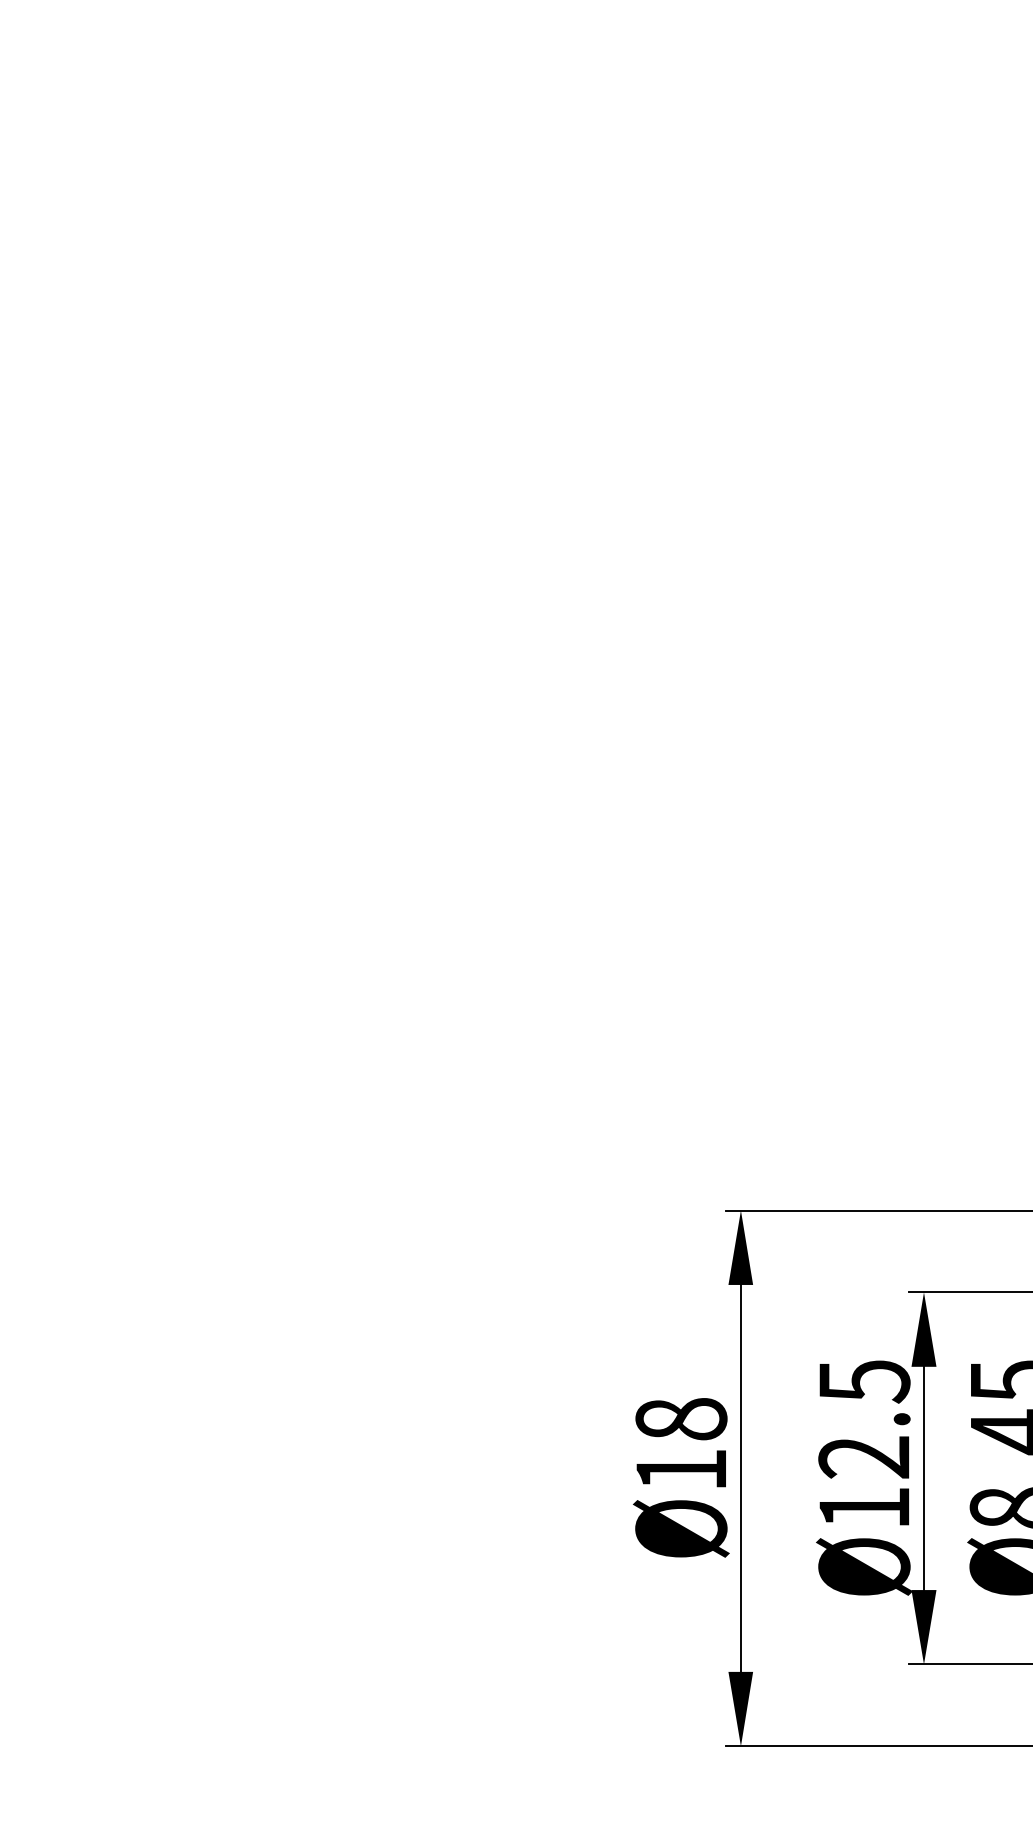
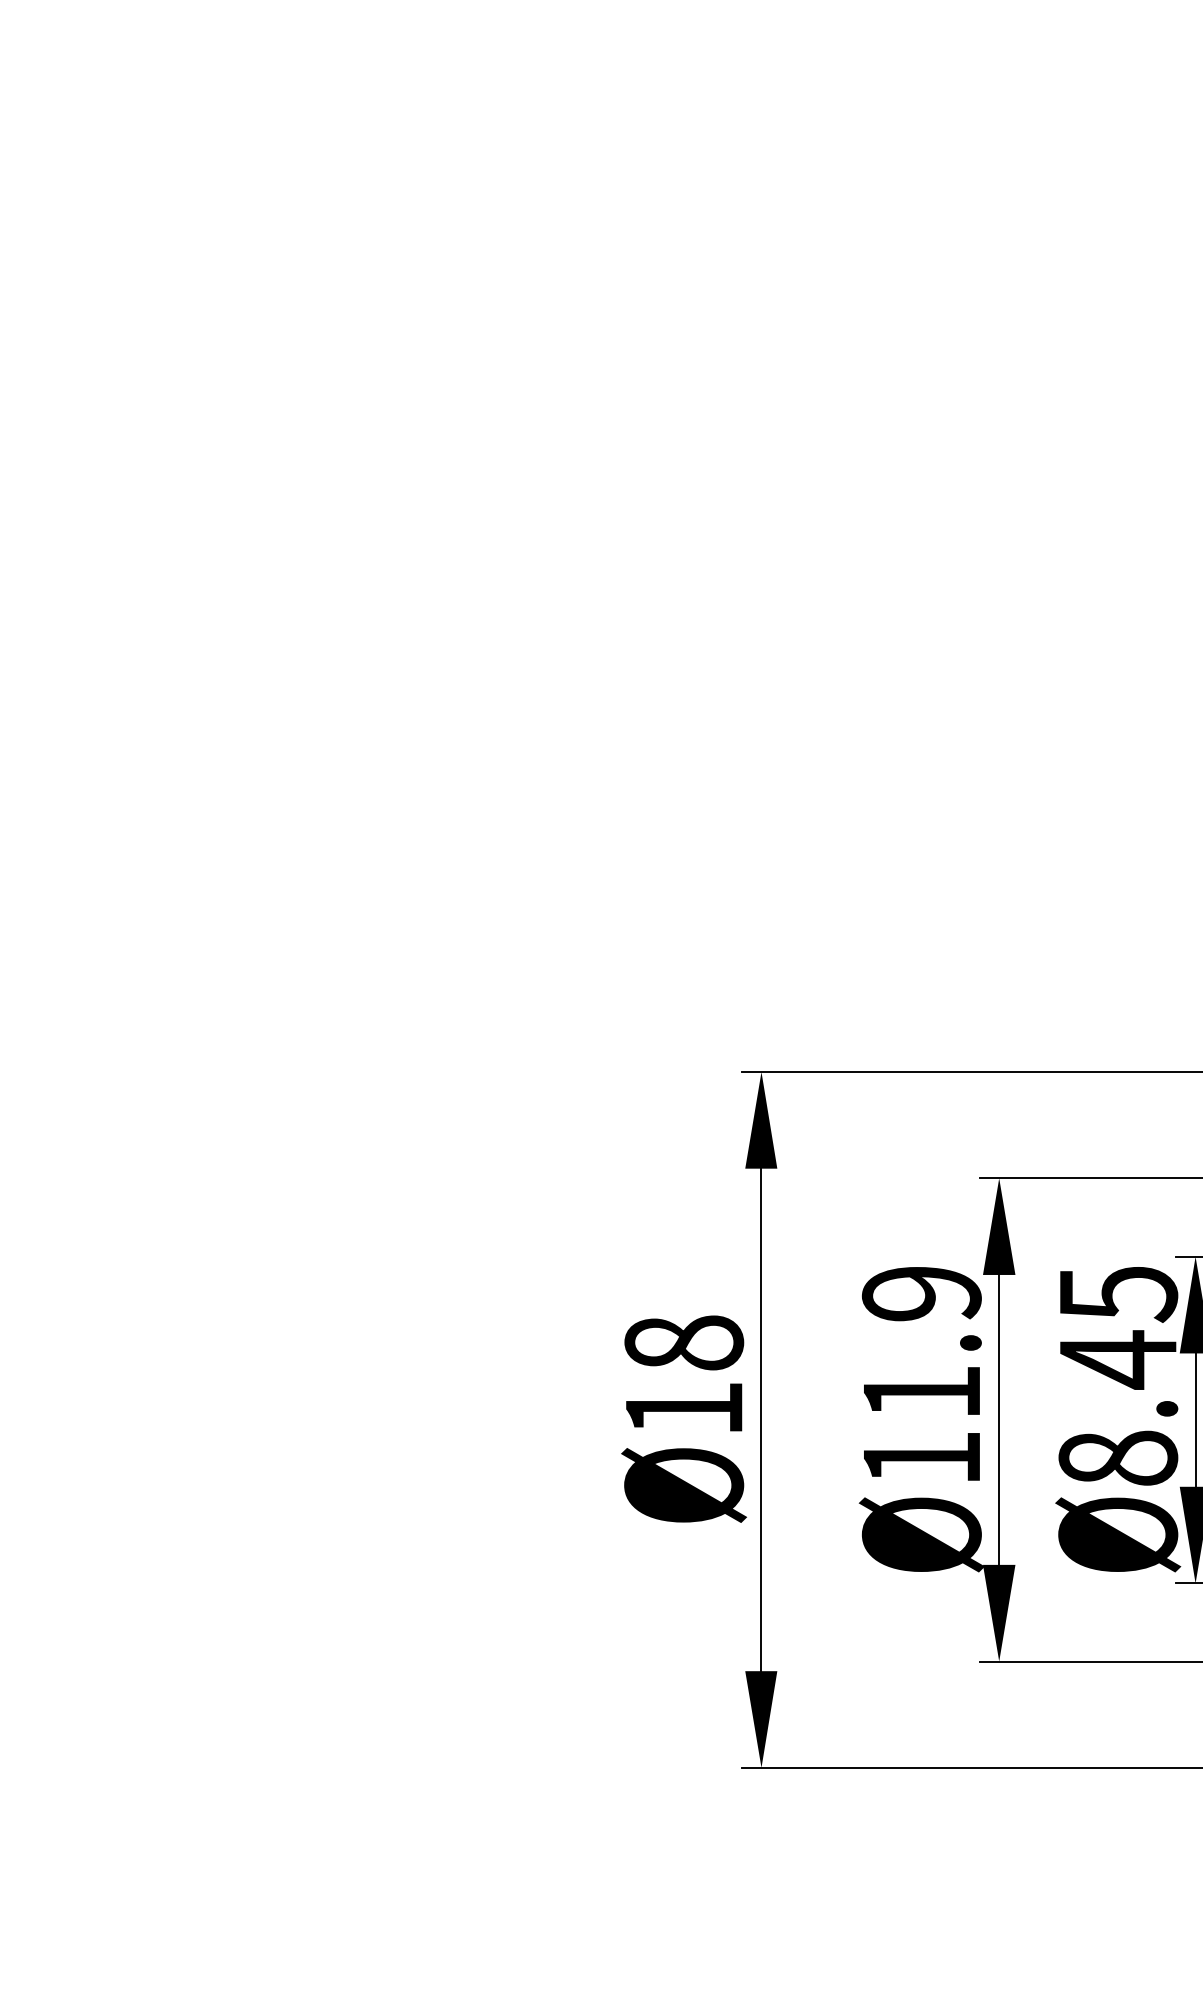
text: (864, 1419) -> (921, 1343), Ø12.5 -> Ø11.9

